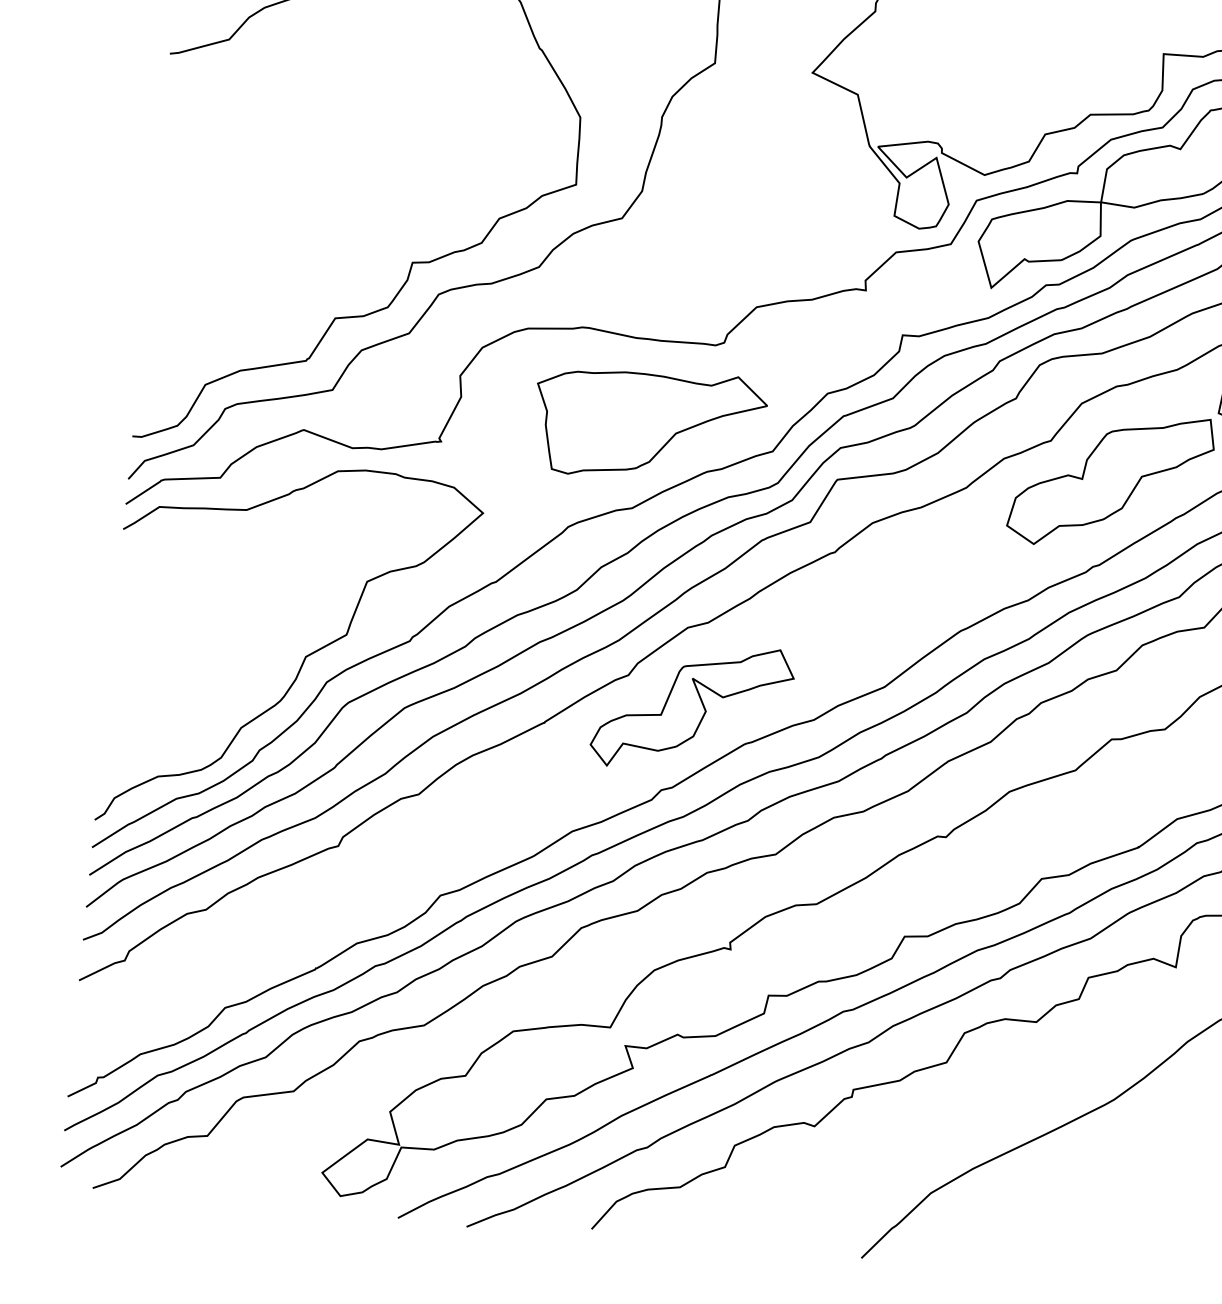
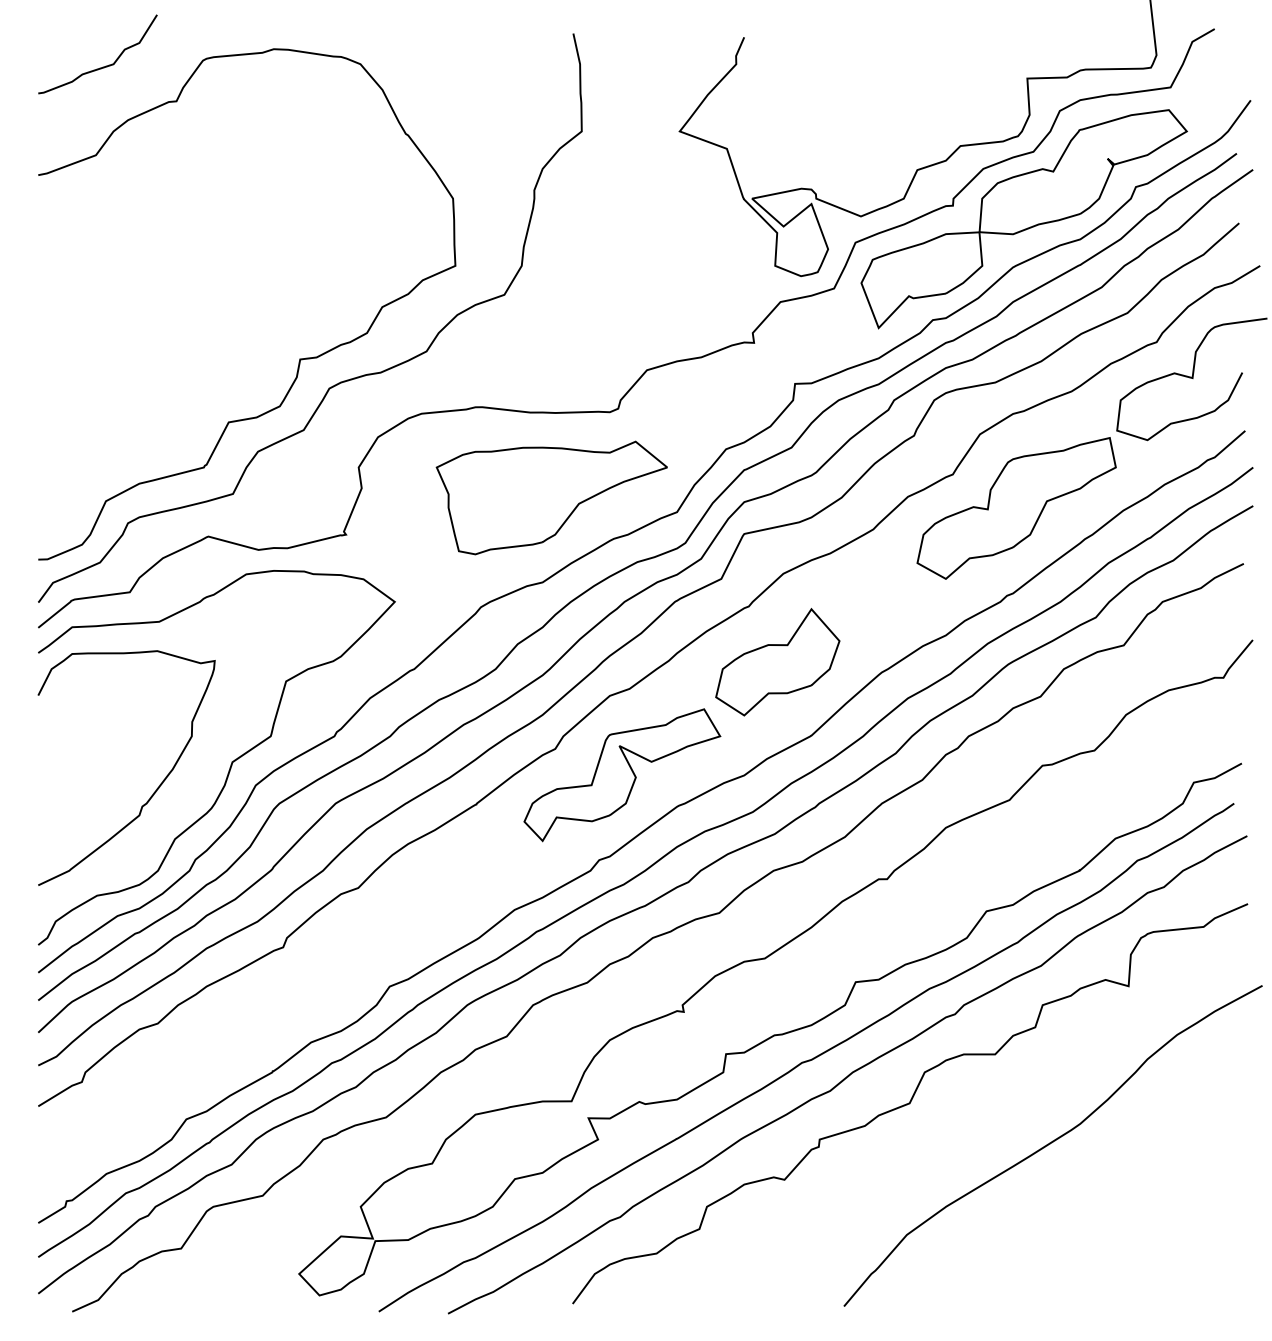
part: (858, 610) -> (777, 662), added
curve: (227, 675) -> (156, 788), added

